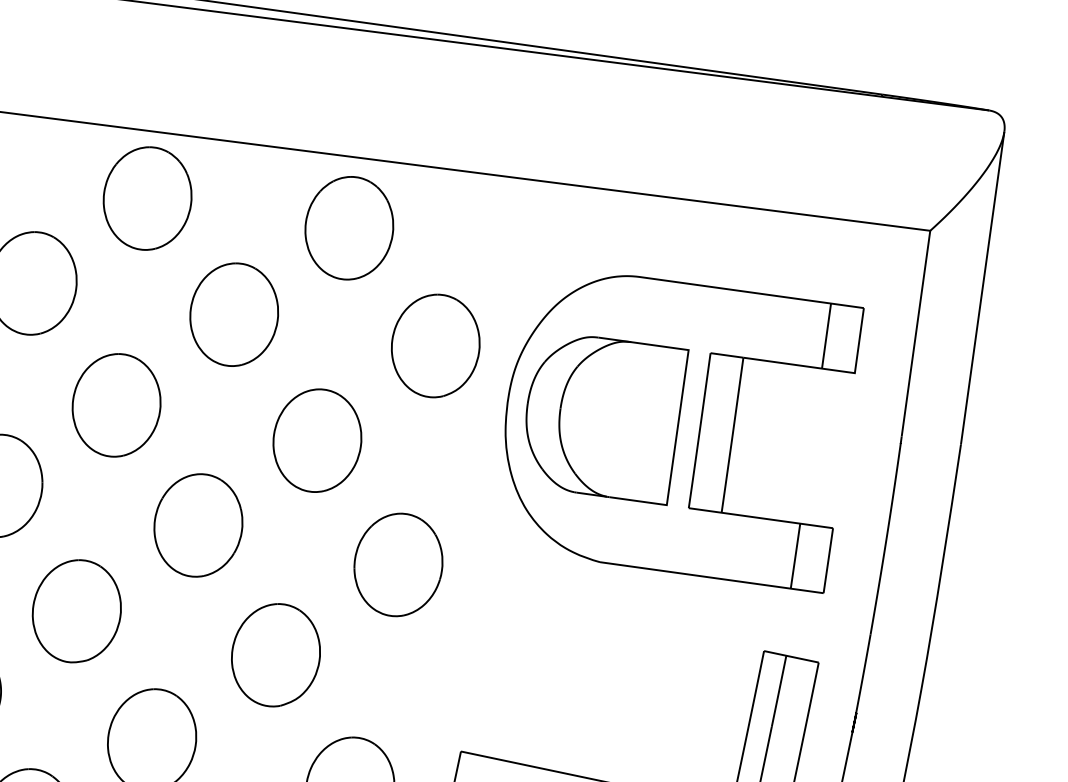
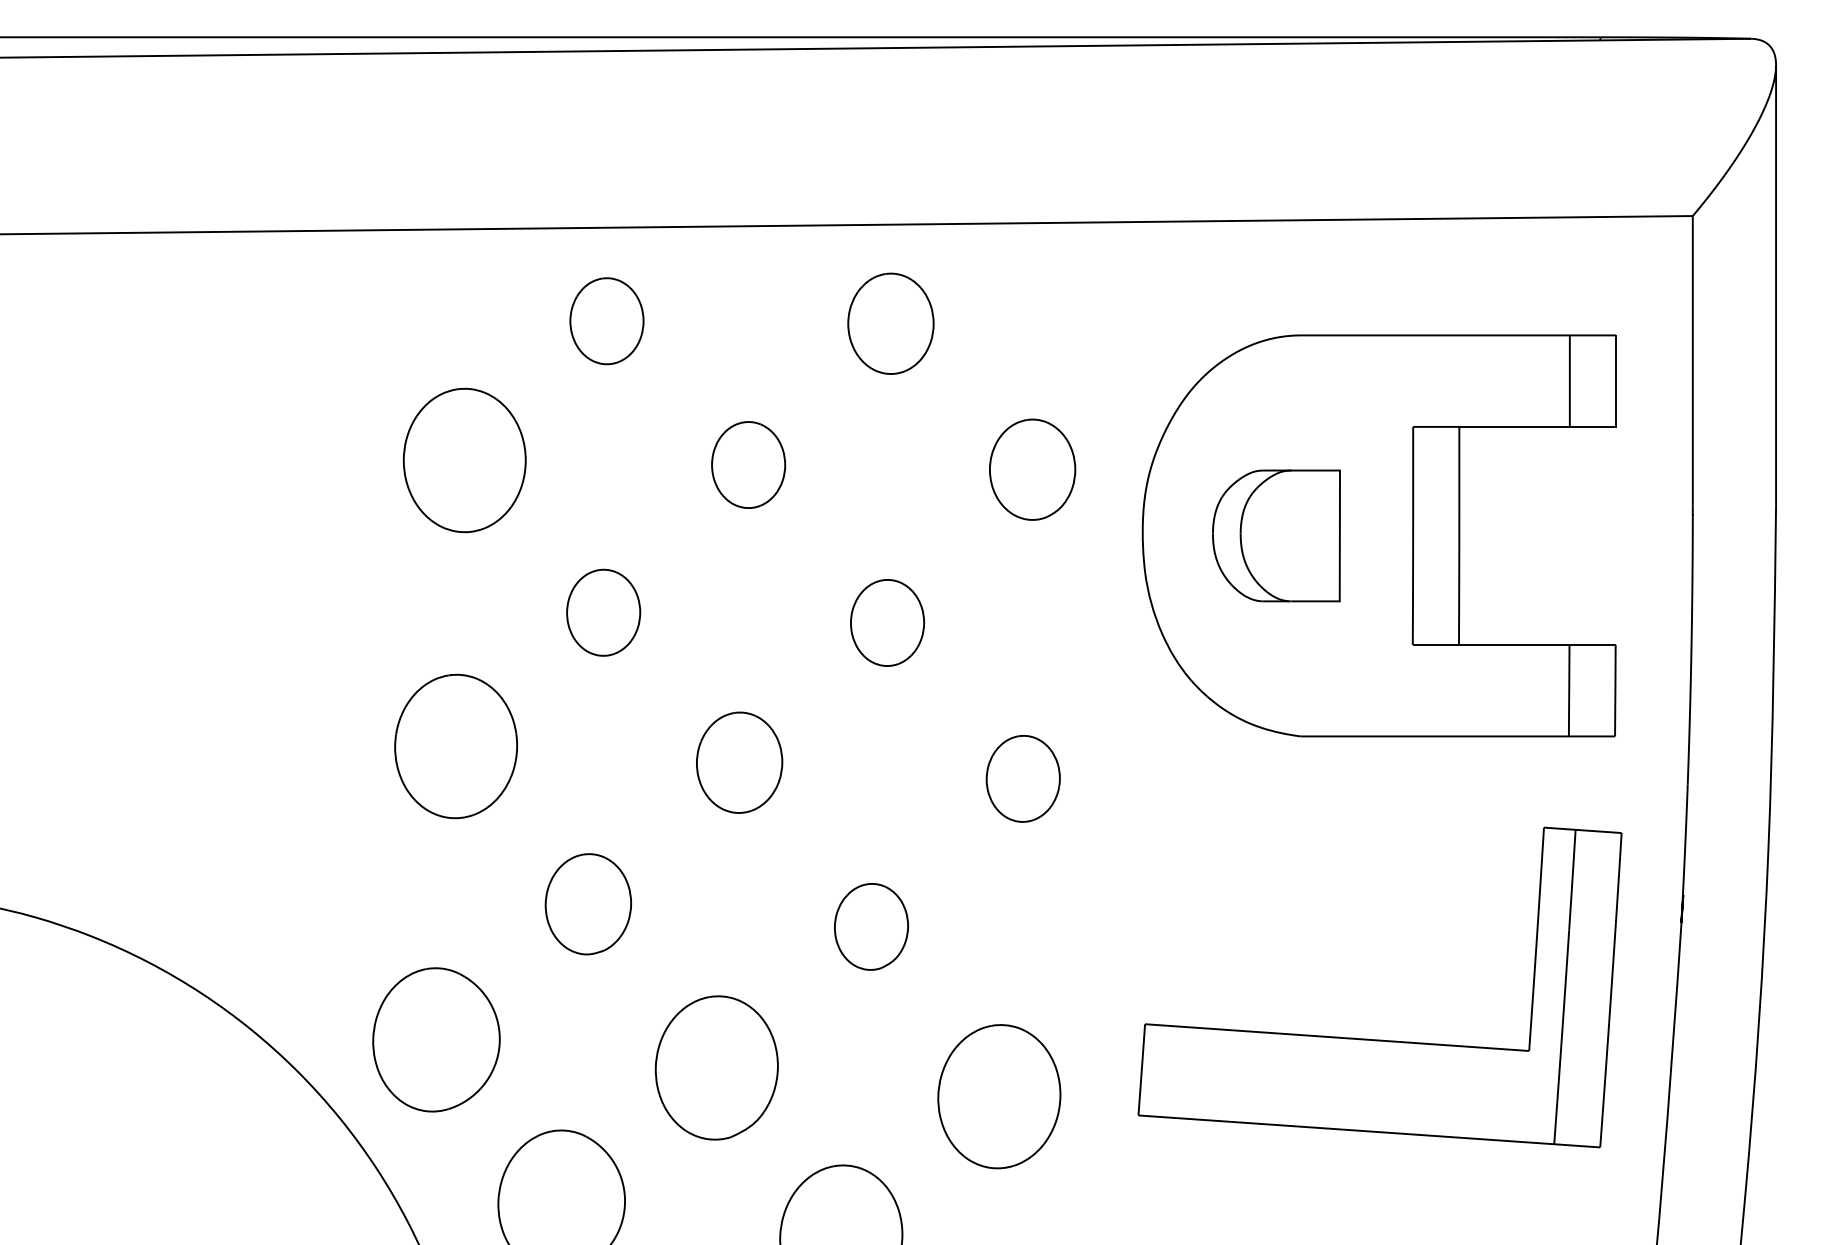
part: (147, 197) -> (606, 320), size x0.6
part: (349, 228) -> (890, 323), size x0.7
part: (234, 314) -> (748, 464), size x0.6
part: (435, 345) -> (1032, 469), size x0.7
part: (116, 405) -> (603, 612), size x0.6
part: (602, 416) -> (1276, 535), size x0.6
part: (317, 440) -> (887, 622), size x0.6
part: (198, 525) -> (739, 762), size x0.7
part: (398, 564) -> (1023, 778), size x0.6
part: (77, 610) -> (588, 903), size x0.7
part: (276, 655) -> (871, 926), size x0.6

